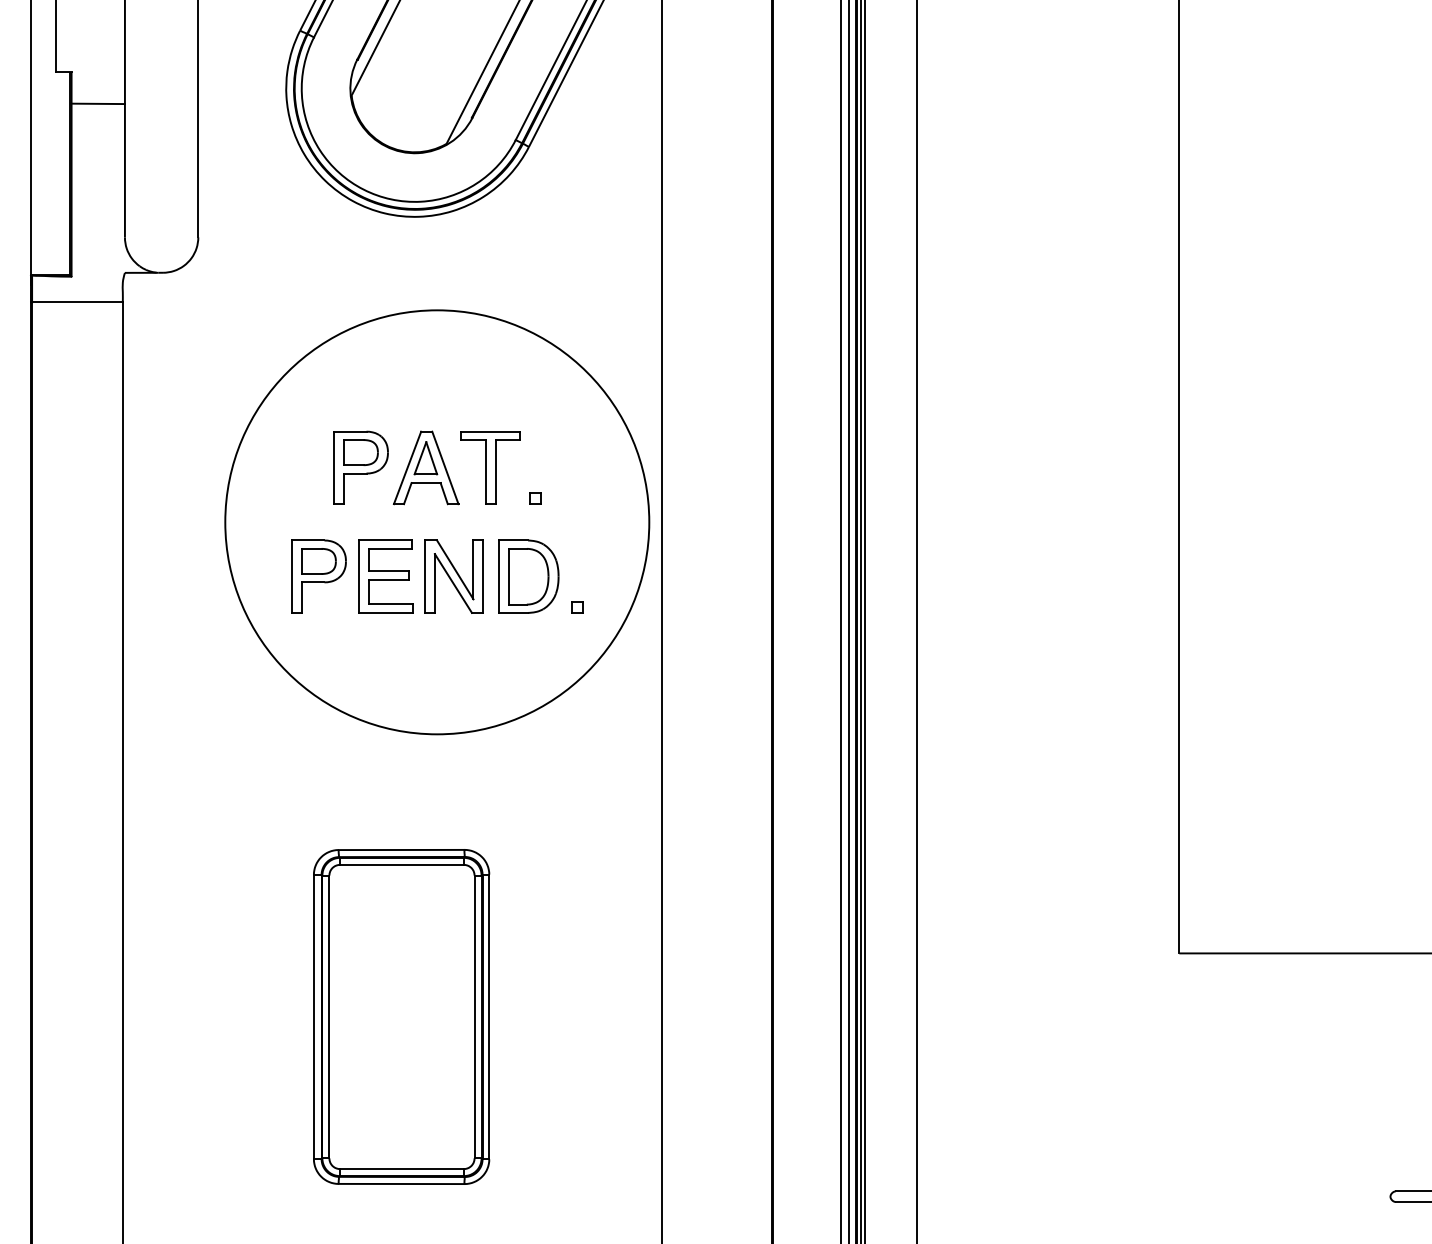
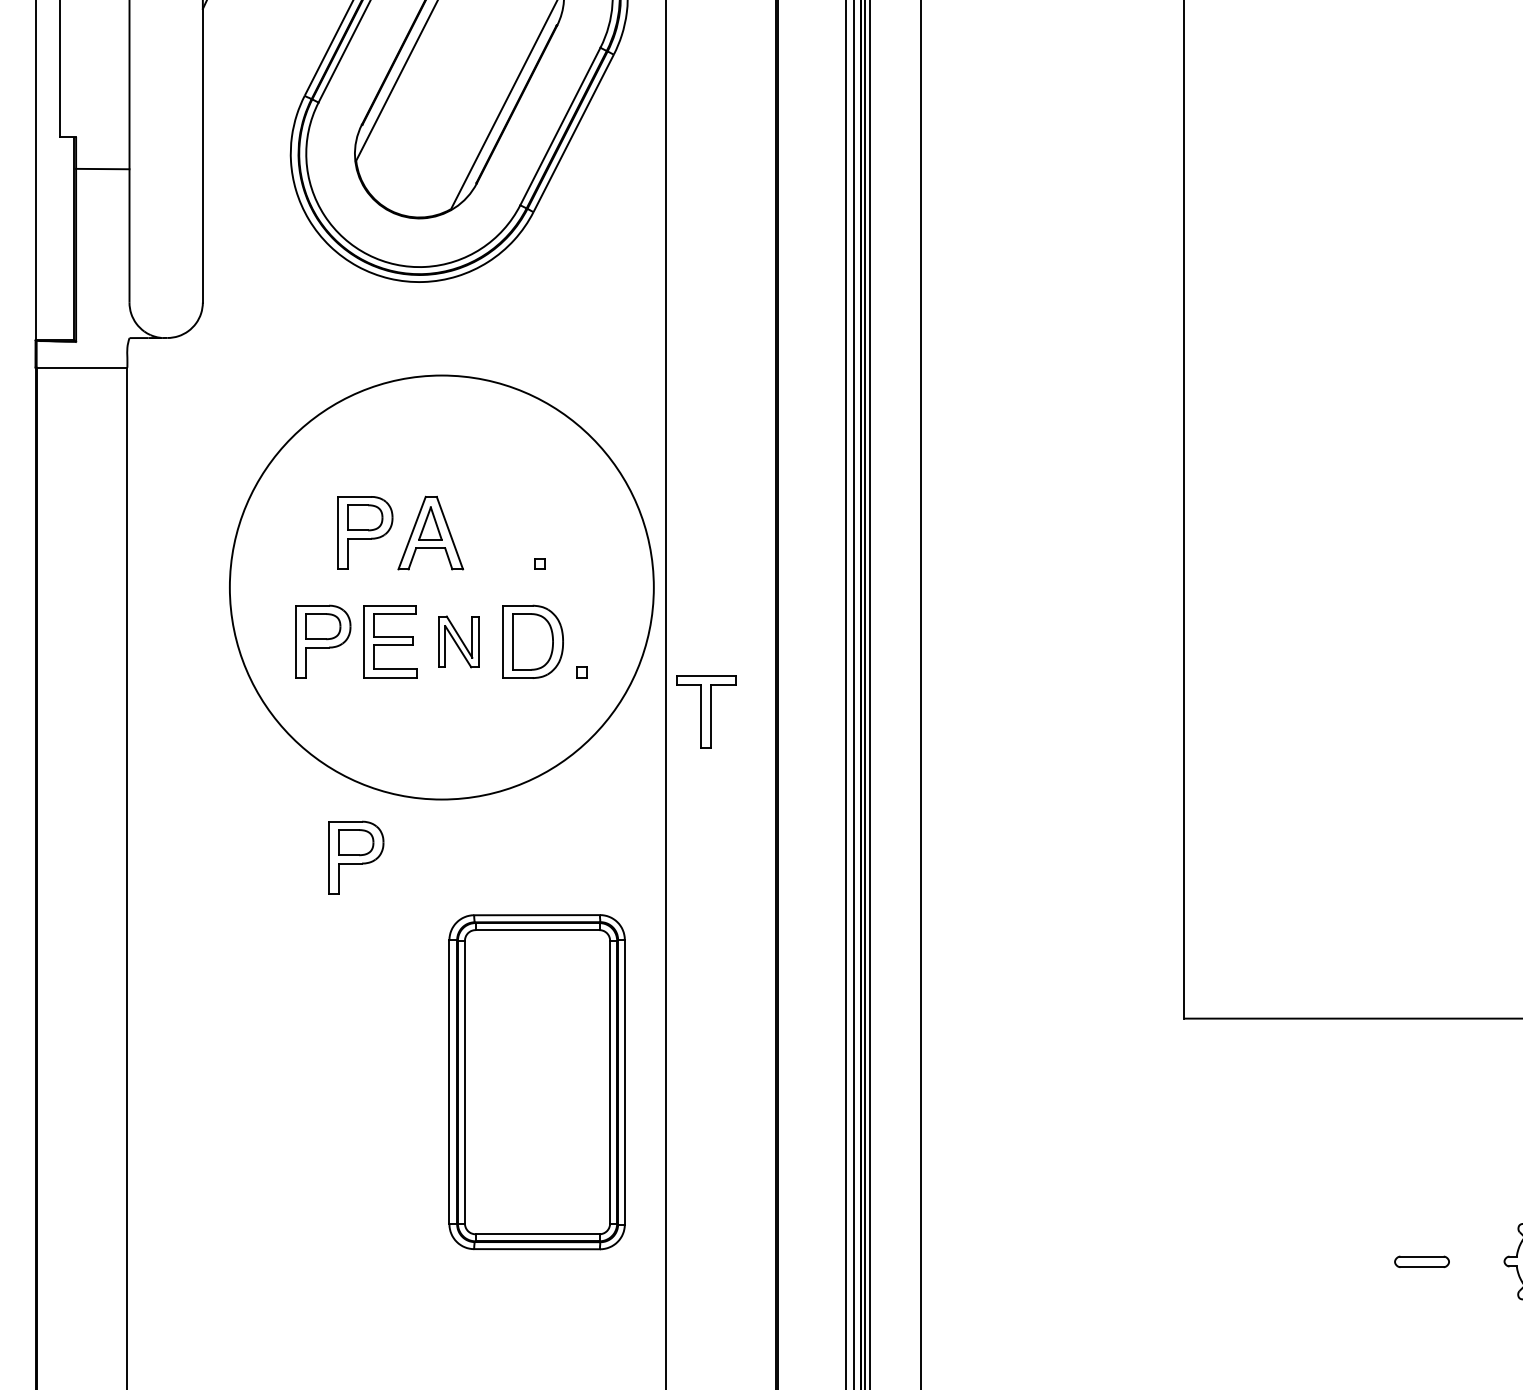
part: (490, 467) -> (706, 711), moved
part: (453, 576) -> (458, 641), size x0.7
part: (351, 792) -> (356, 857), added
part: (400, 1017) -> (536, 1082), moved

